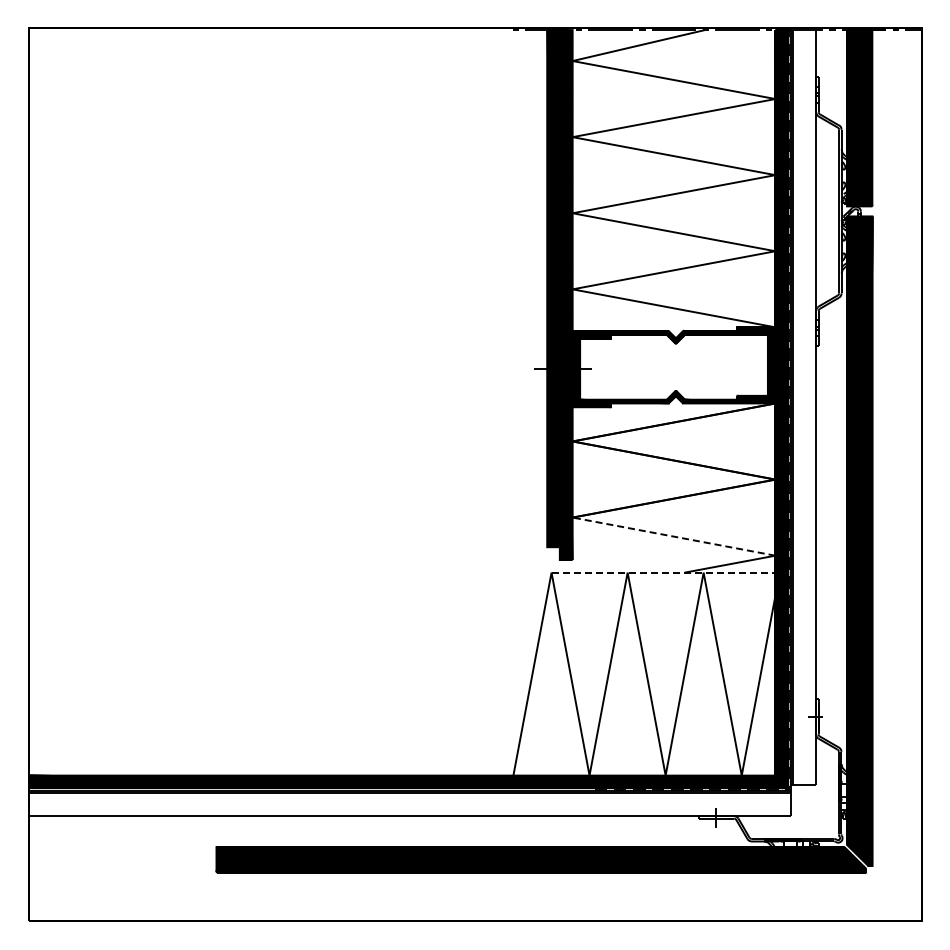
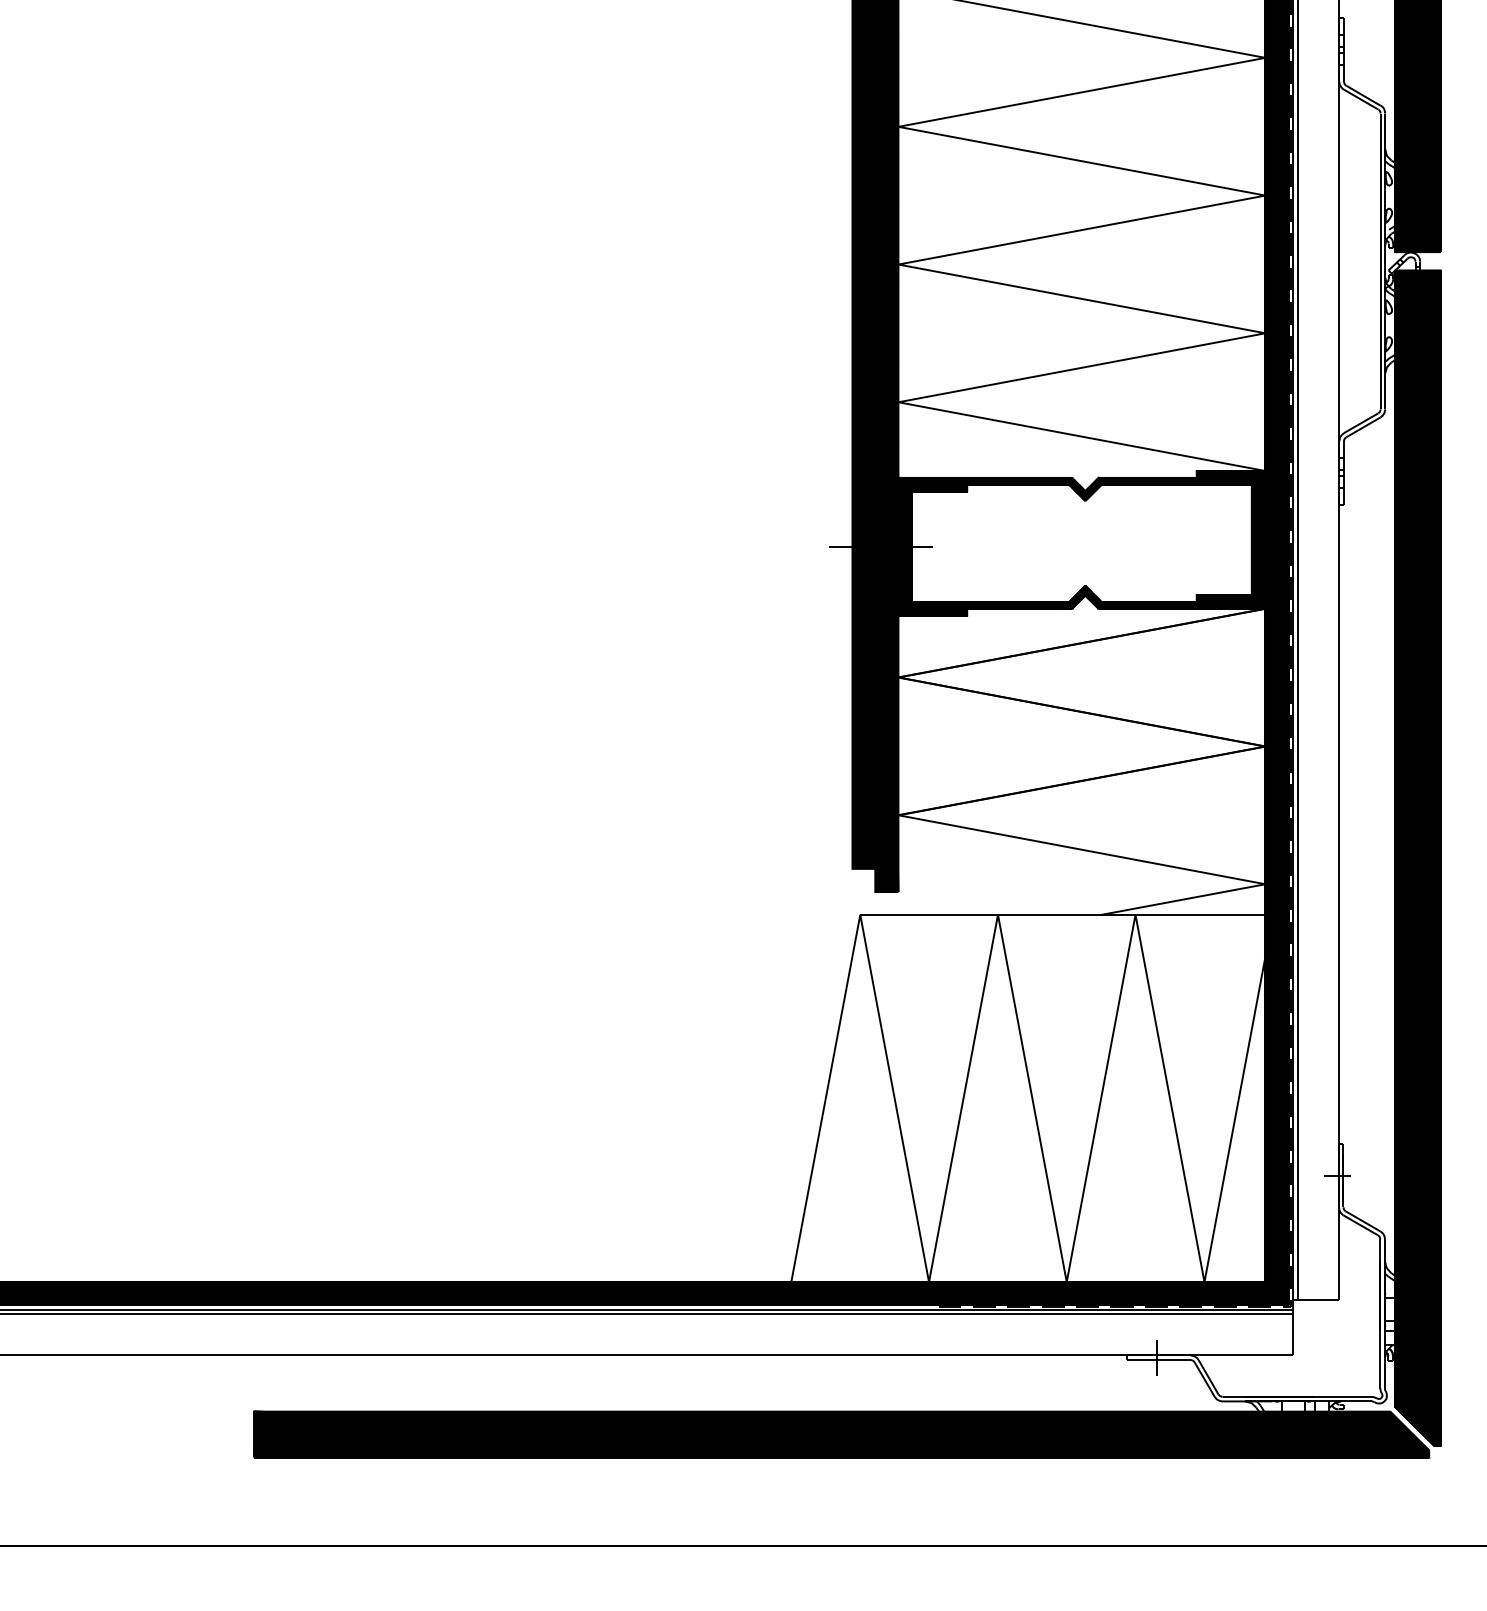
line: (673, 536) -> (1080, 849), dashed -> solid
line: (663, 572) -> (1062, 914), dashed -> solid

